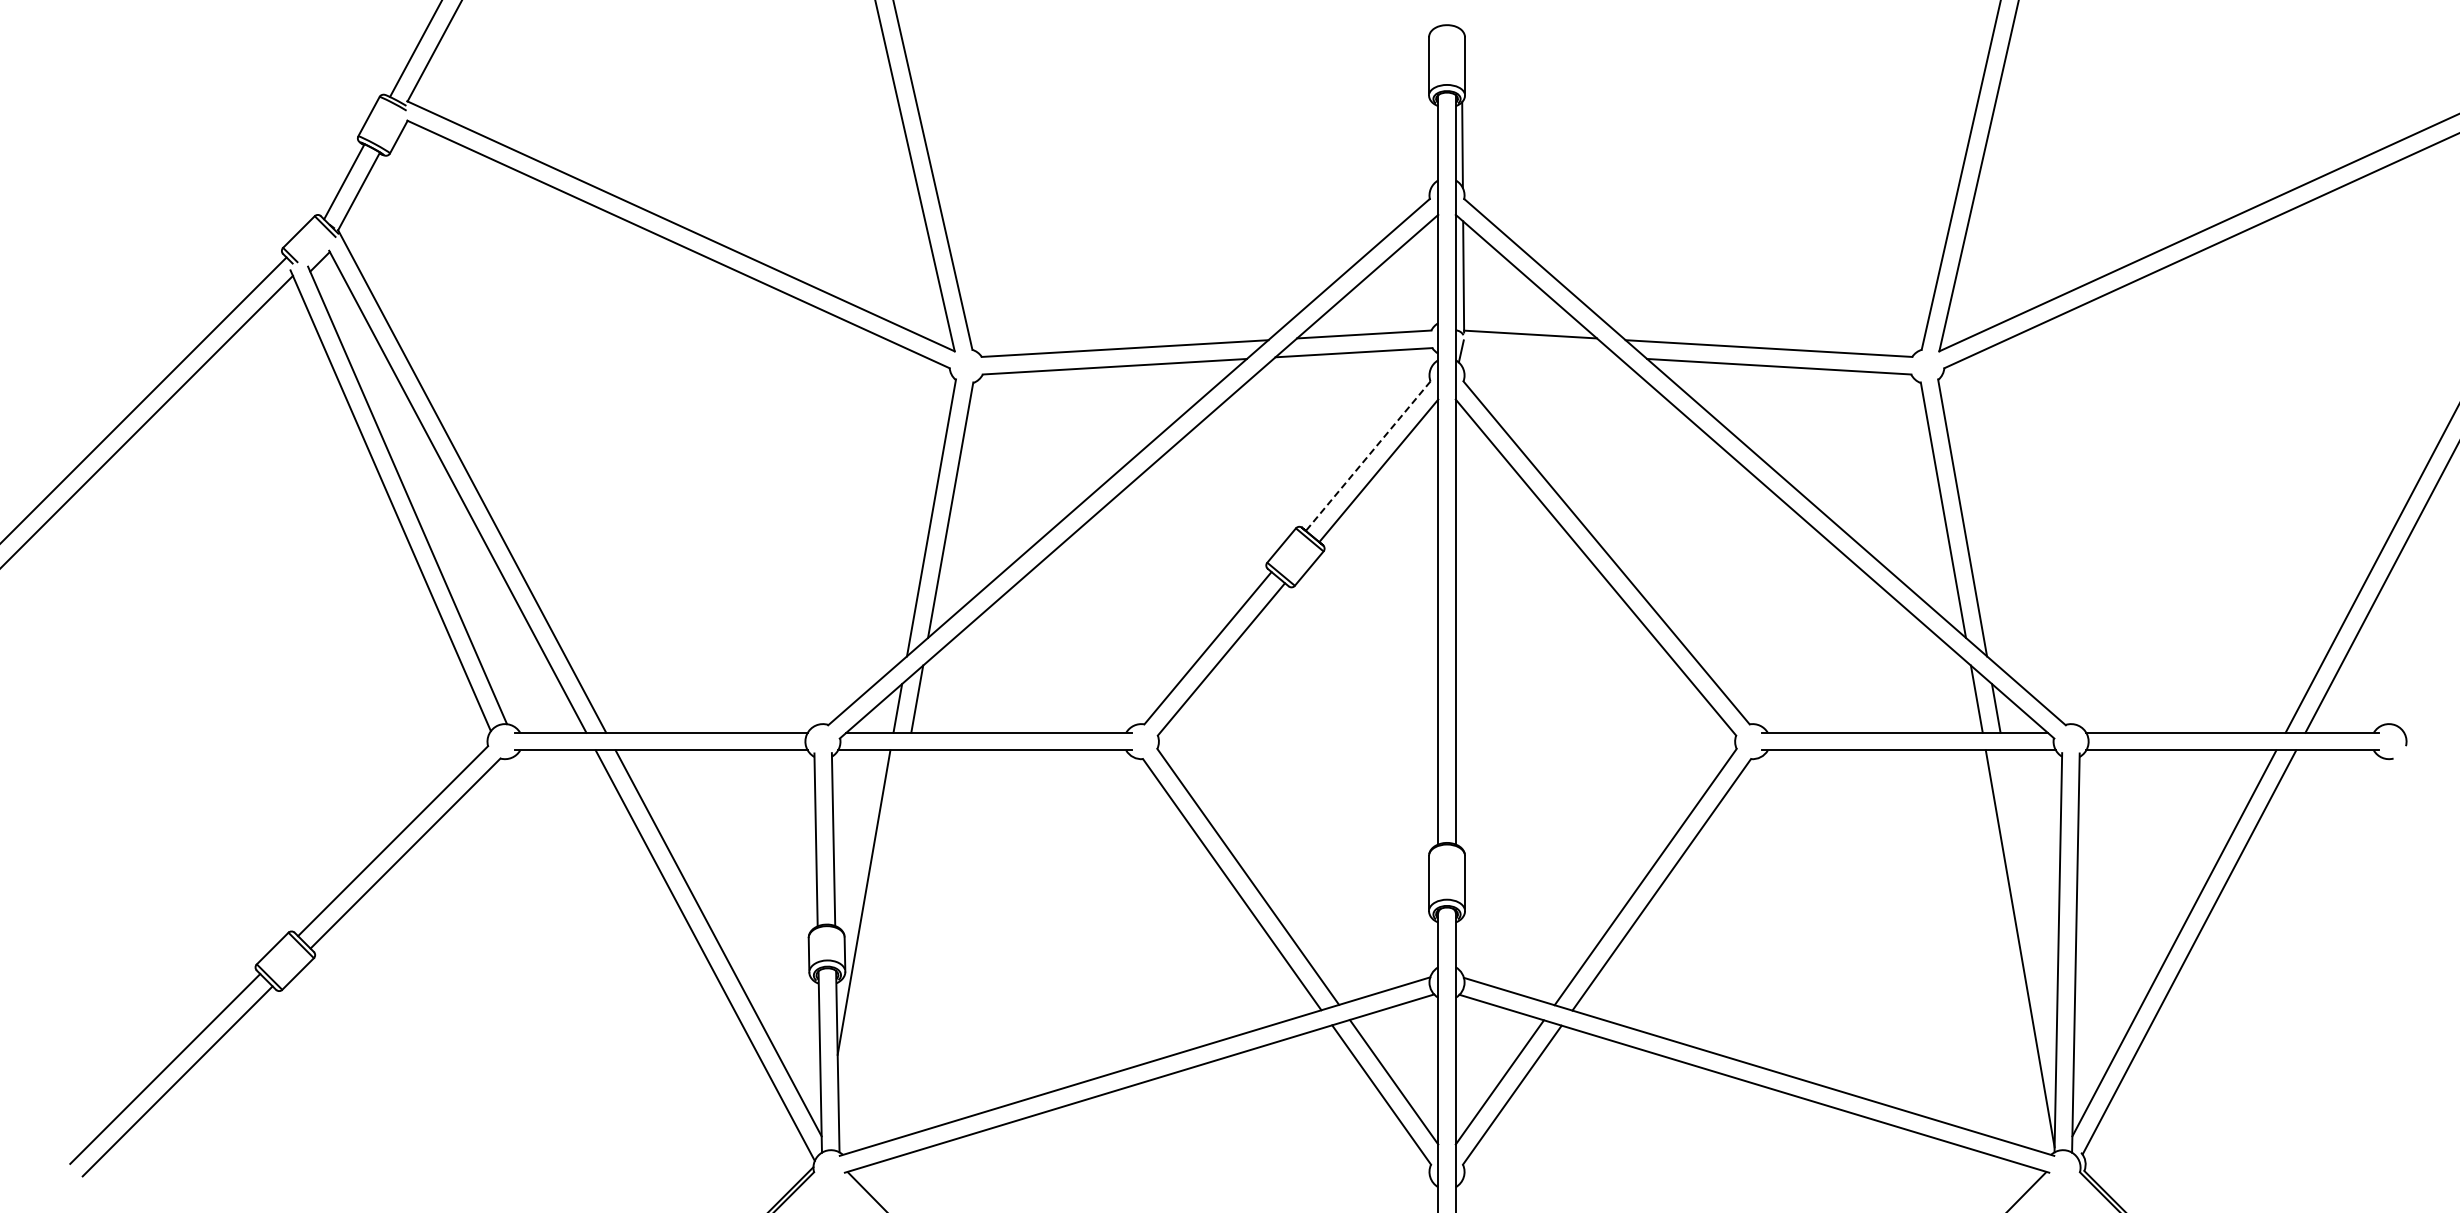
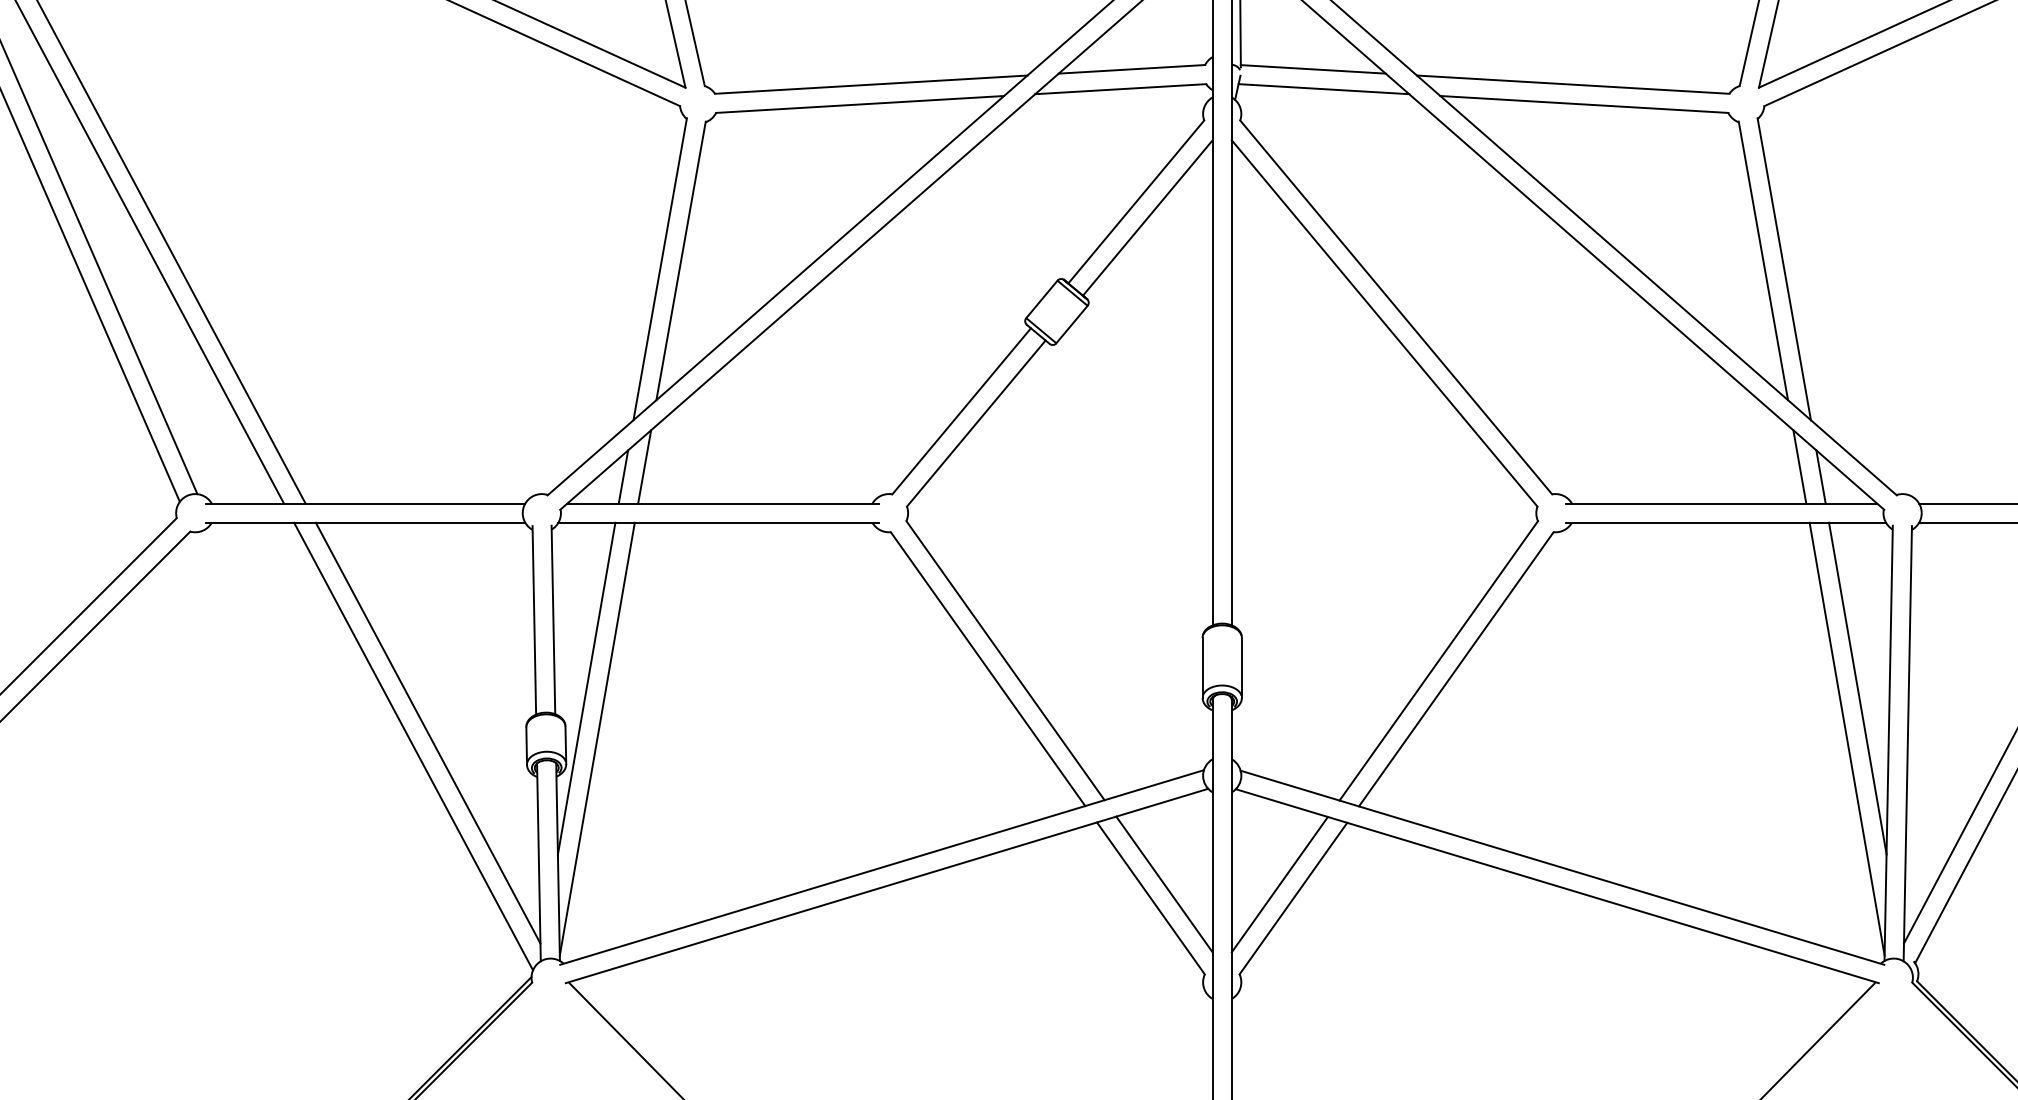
line: (1540, 352) -> (1324, 88), added
line: (1367, 456) -> (1135, 202), dashed -> solid
line: (2029, 902) -> (1857, 688), added
line: (873, 948) -> (596, 738), added

